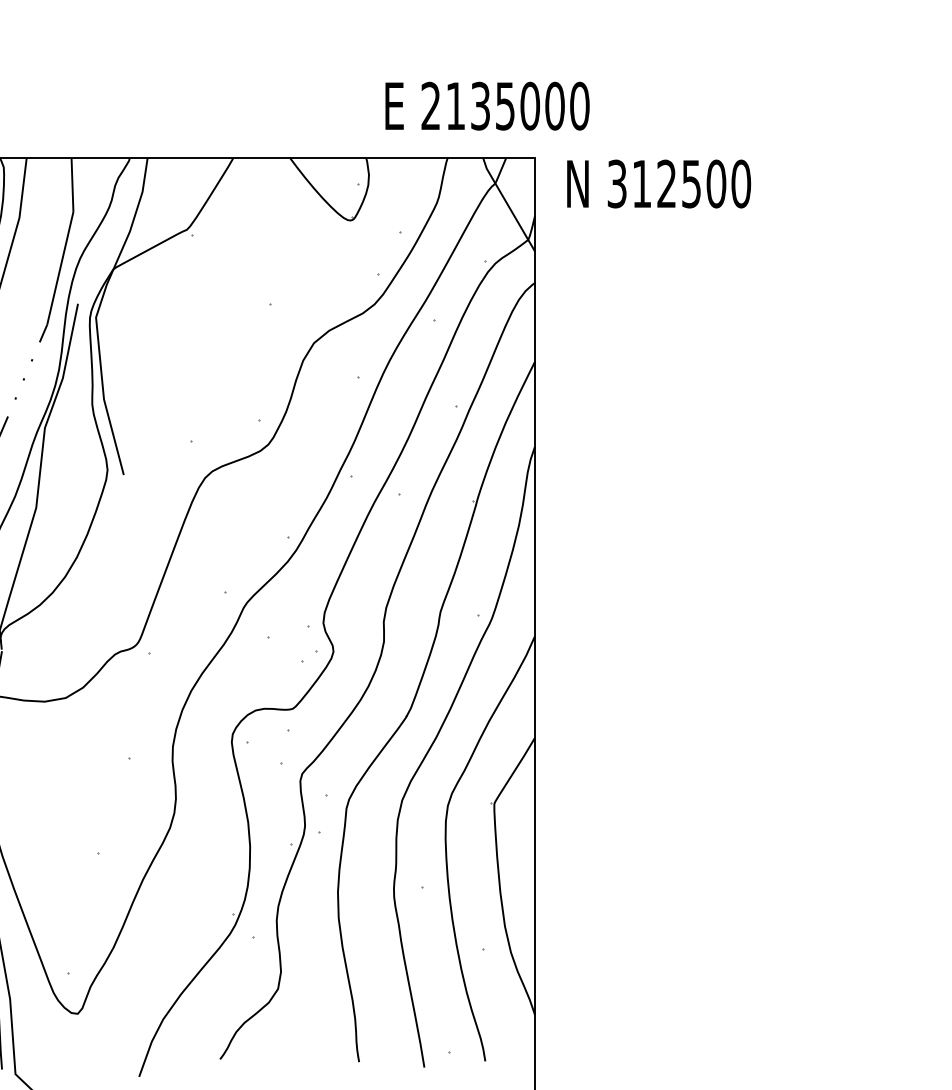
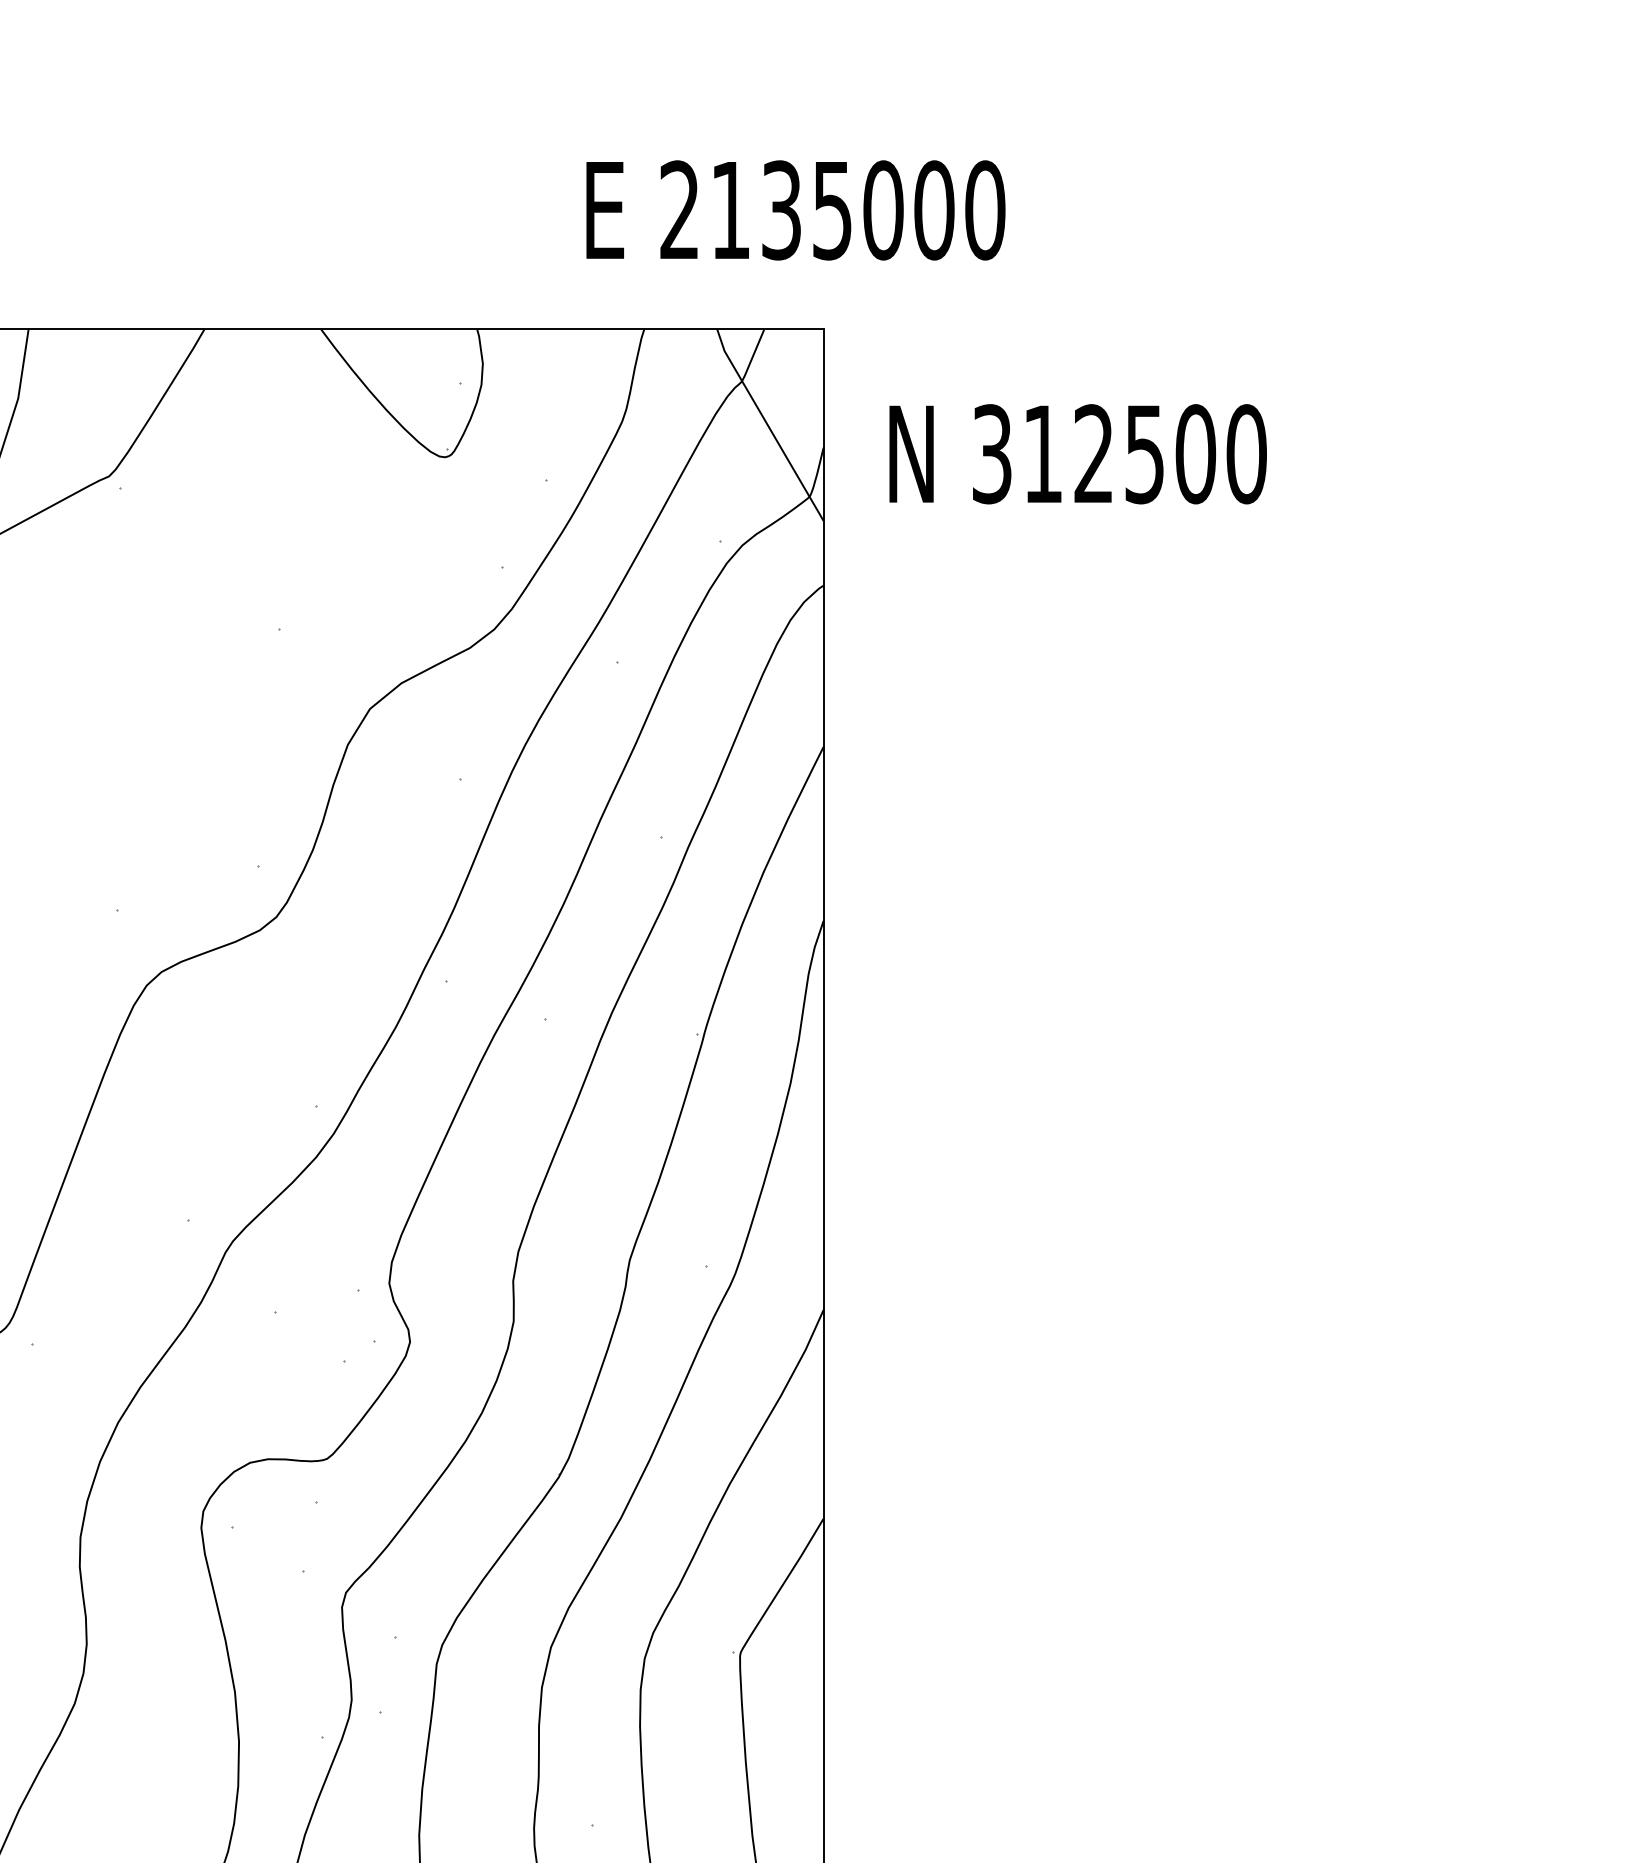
text: (487, 105) -> (795, 208), moved
text: (659, 183) -> (1078, 453), moved

